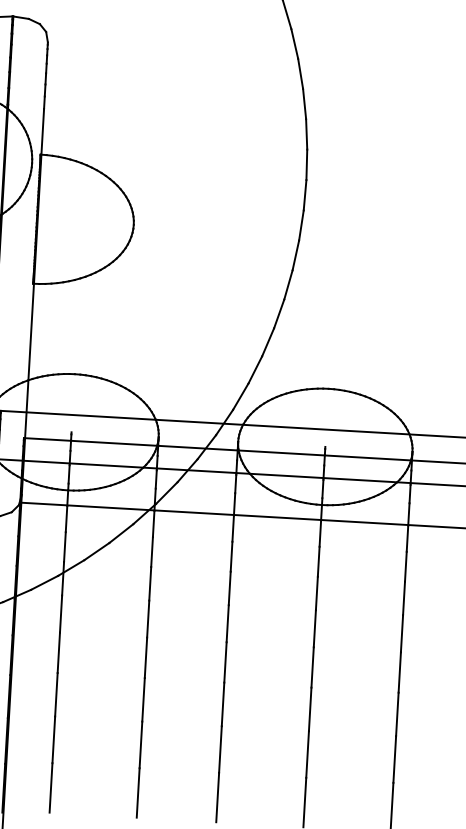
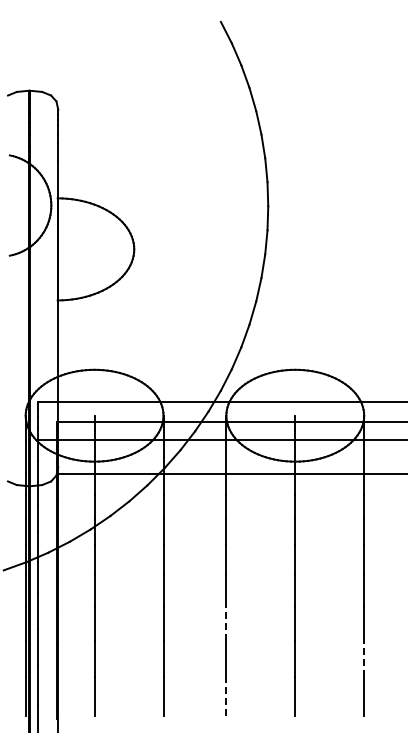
line: (223, 703) -> (226, 622), solid -> dashed
line: (395, 759) -> (364, 658), solid -> dashed
line: (217, 797) -> (226, 696), solid -> dashed

